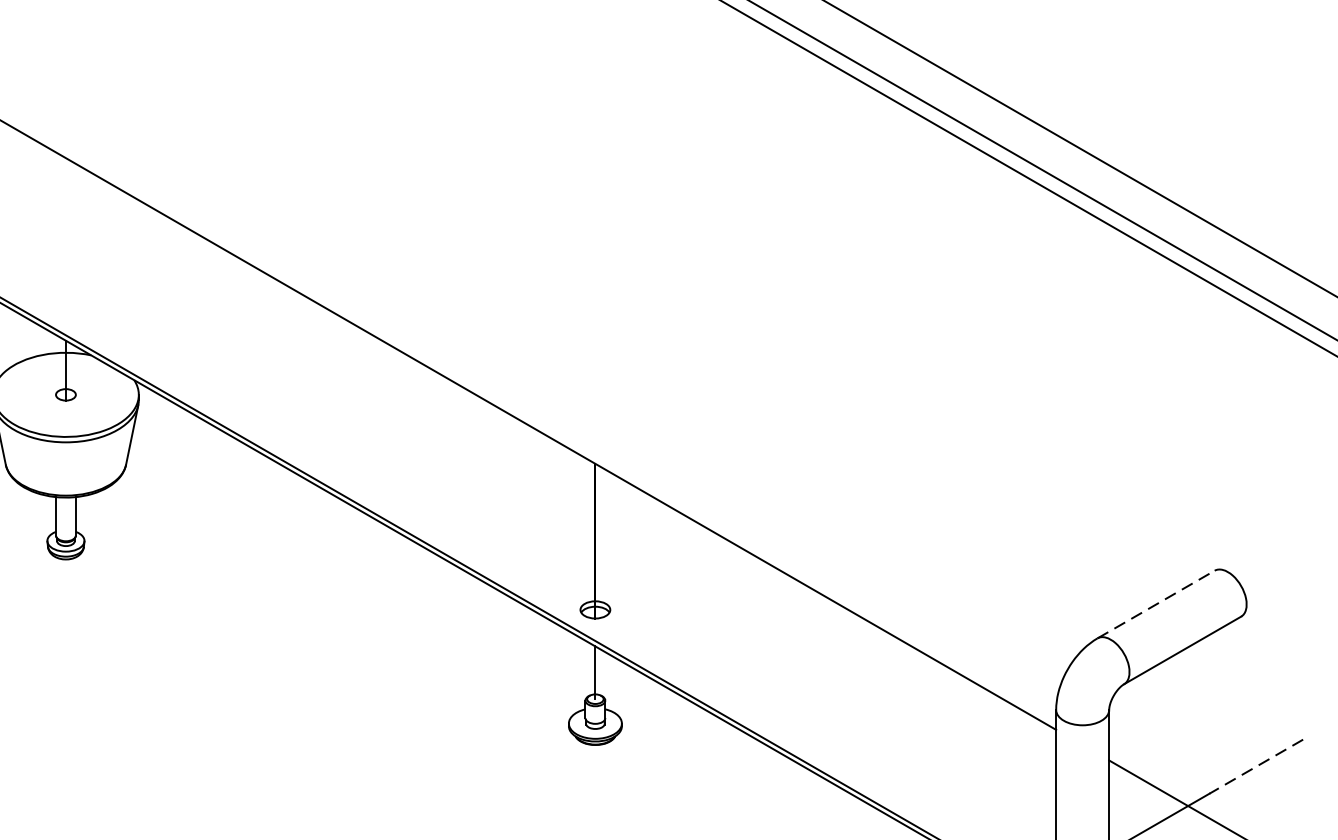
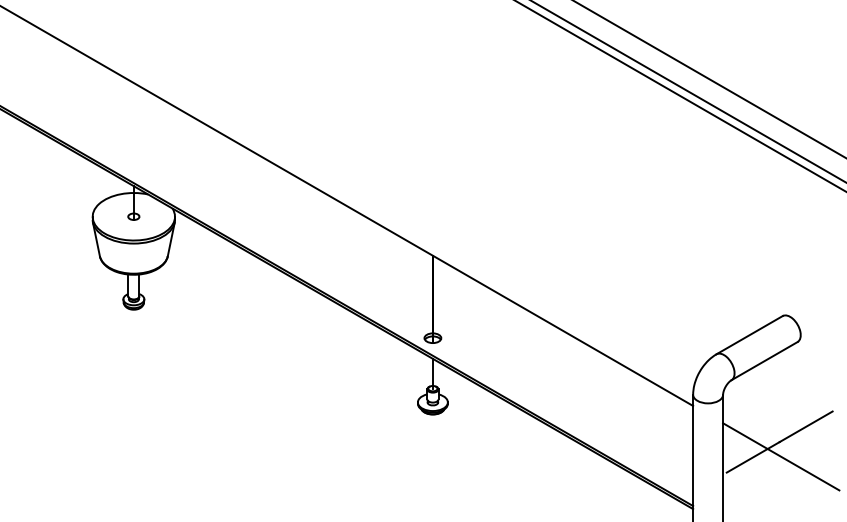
line: (1157, 603) -> (750, 334), dashed -> solid
line: (1256, 766) -> (806, 426), dashed -> solid

